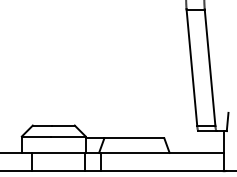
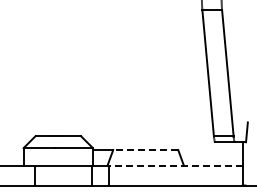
line: (134, 138) -> (145, 150), solid -> dashed
line: (161, 152) -> (175, 165), solid -> dashed

